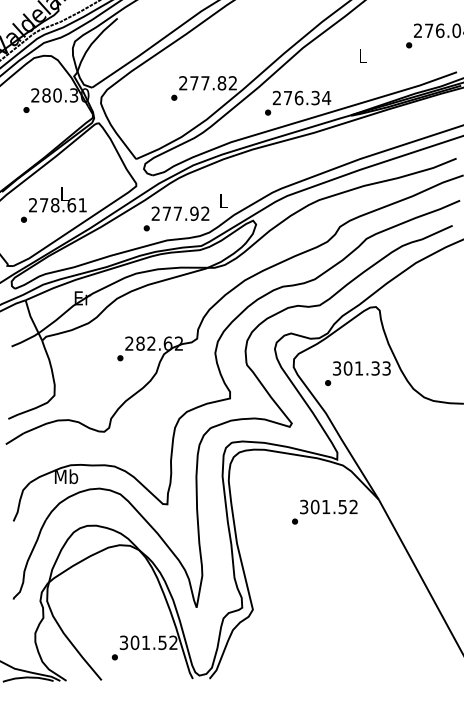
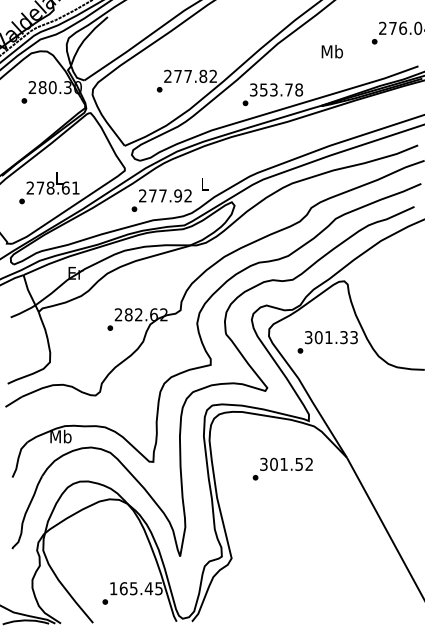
text: (362, 55) -> (331, 51), L -> Mb
text: (302, 97) -> (277, 89), 276.34 -> 353.78
text: (324, 511) -> (282, 468), moved
text: (148, 642) -> (136, 588), 301.52 -> 165.45

